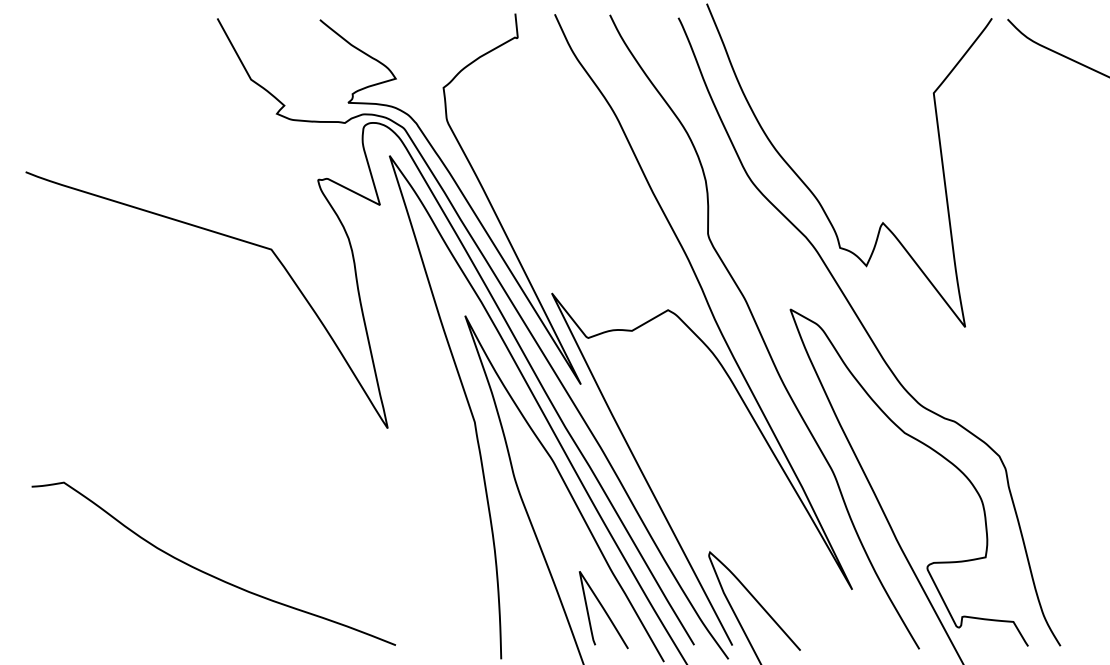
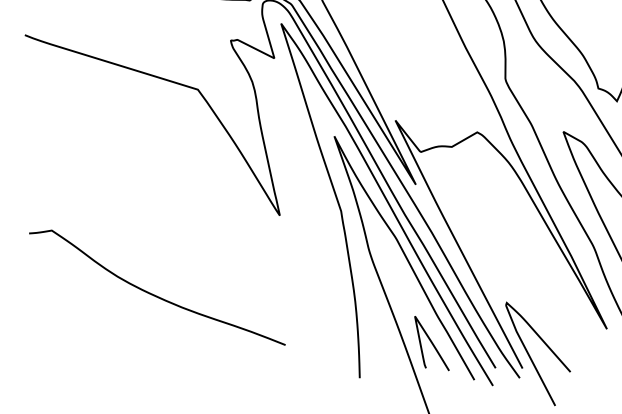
curve: (209, 573) -> (154, 294), moved

